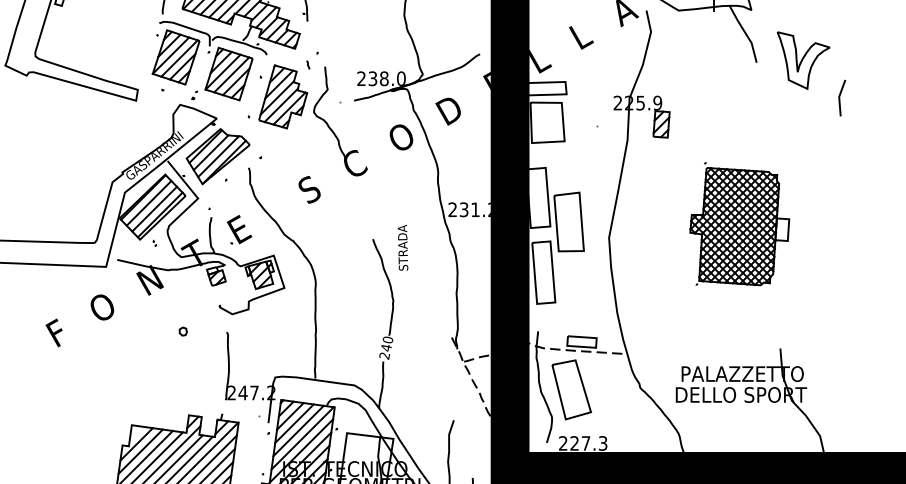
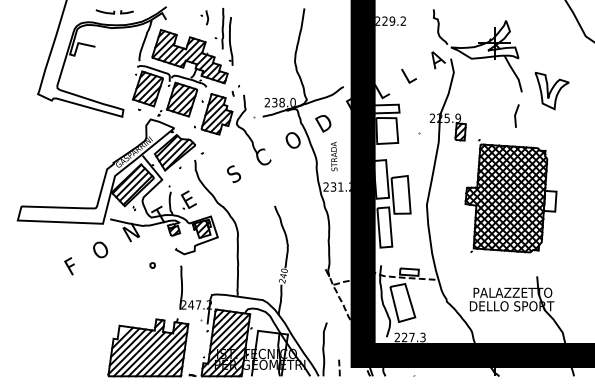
line: (841, 95) -> (516, 114), moved
part: (738, 224) -> (510, 196), size x1.43
text: (403, 247) -> (334, 156), moved

